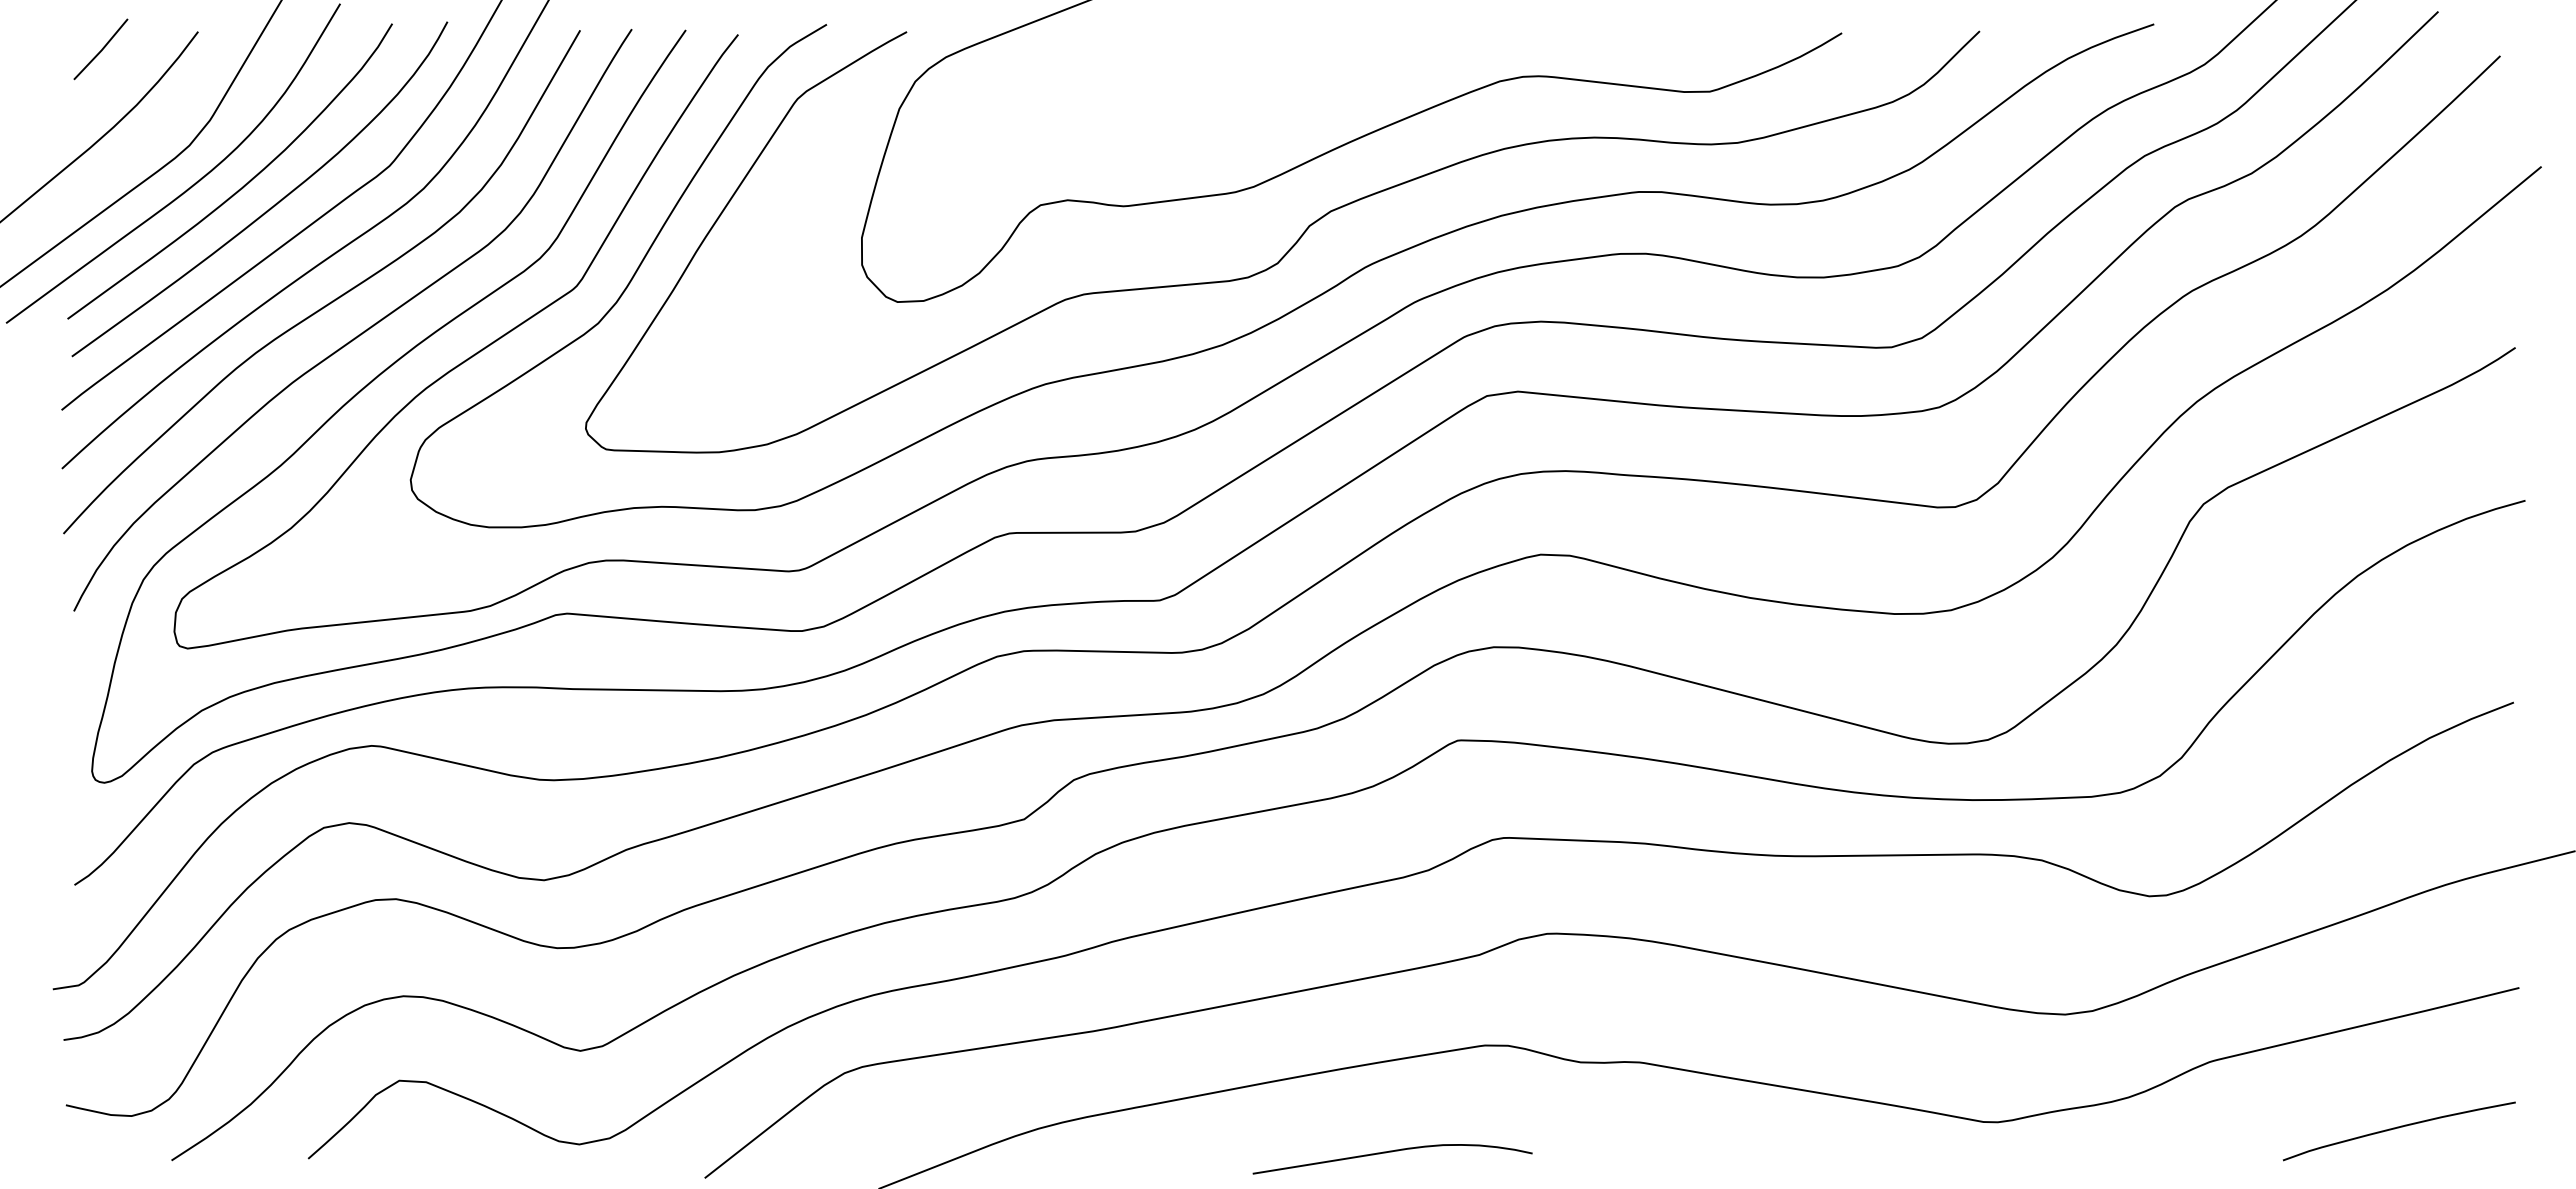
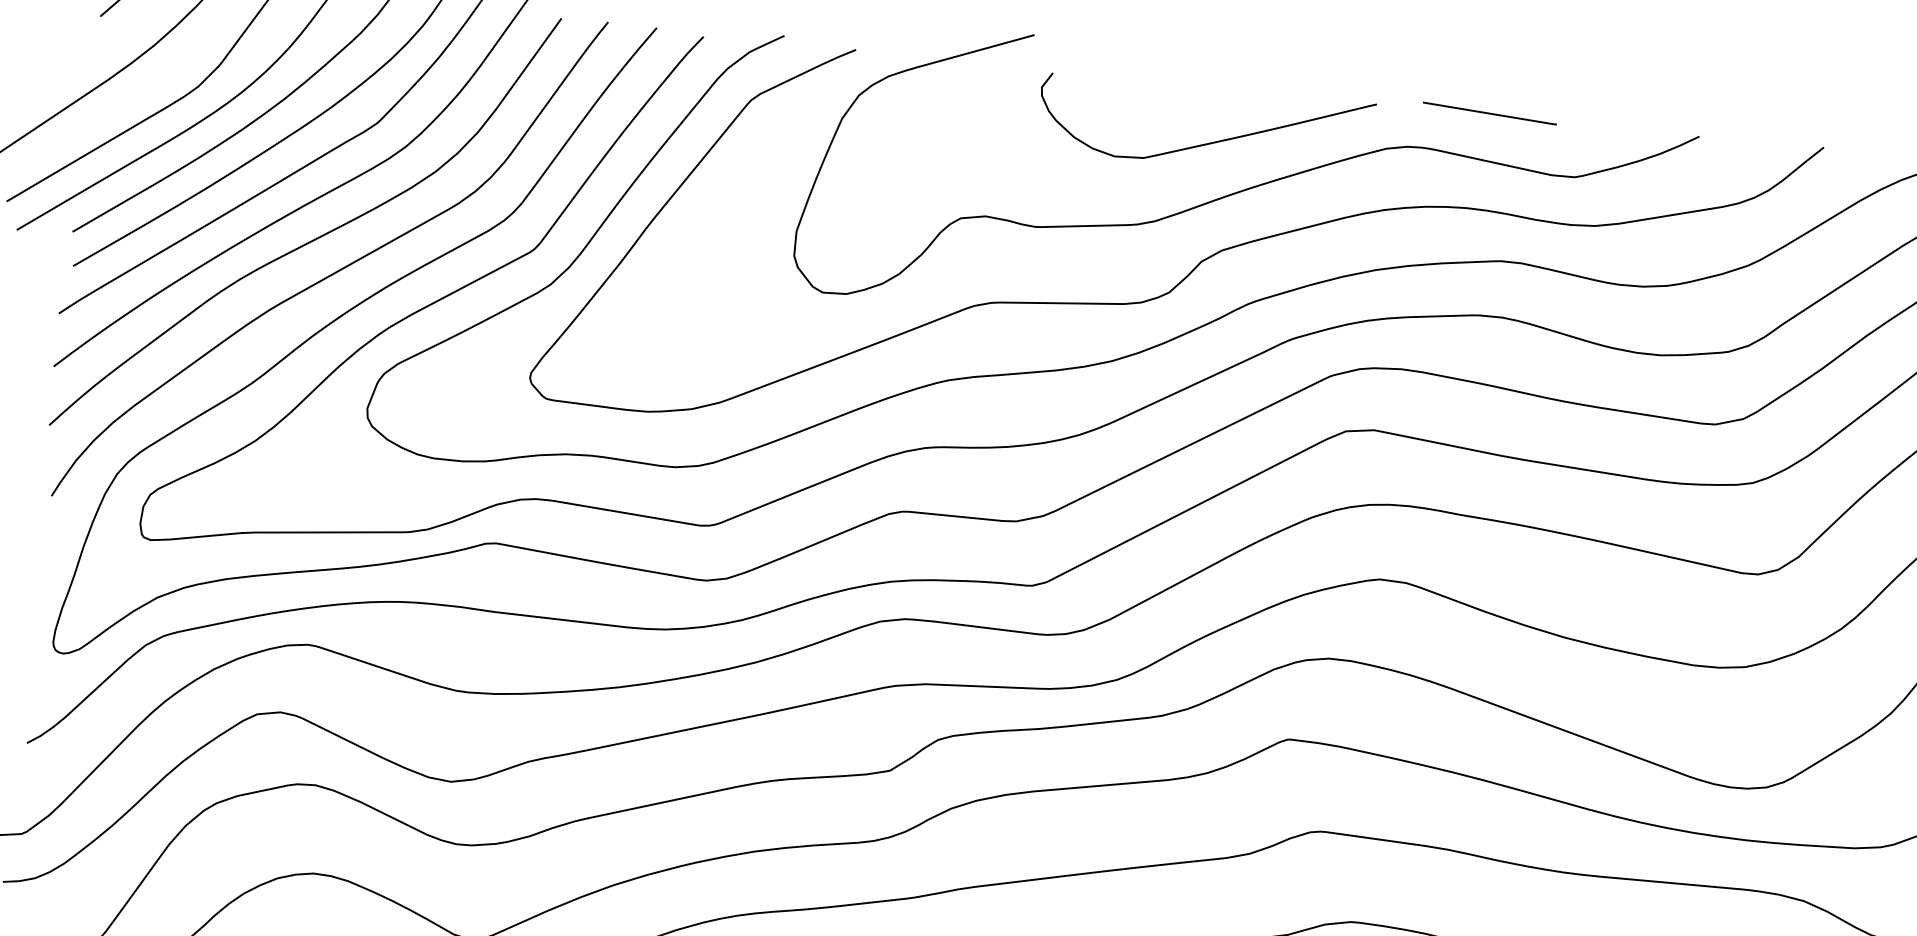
line: (1609, 30) -> (1489, 112), added
curve: (1304, 94) -> (1208, 142), added

